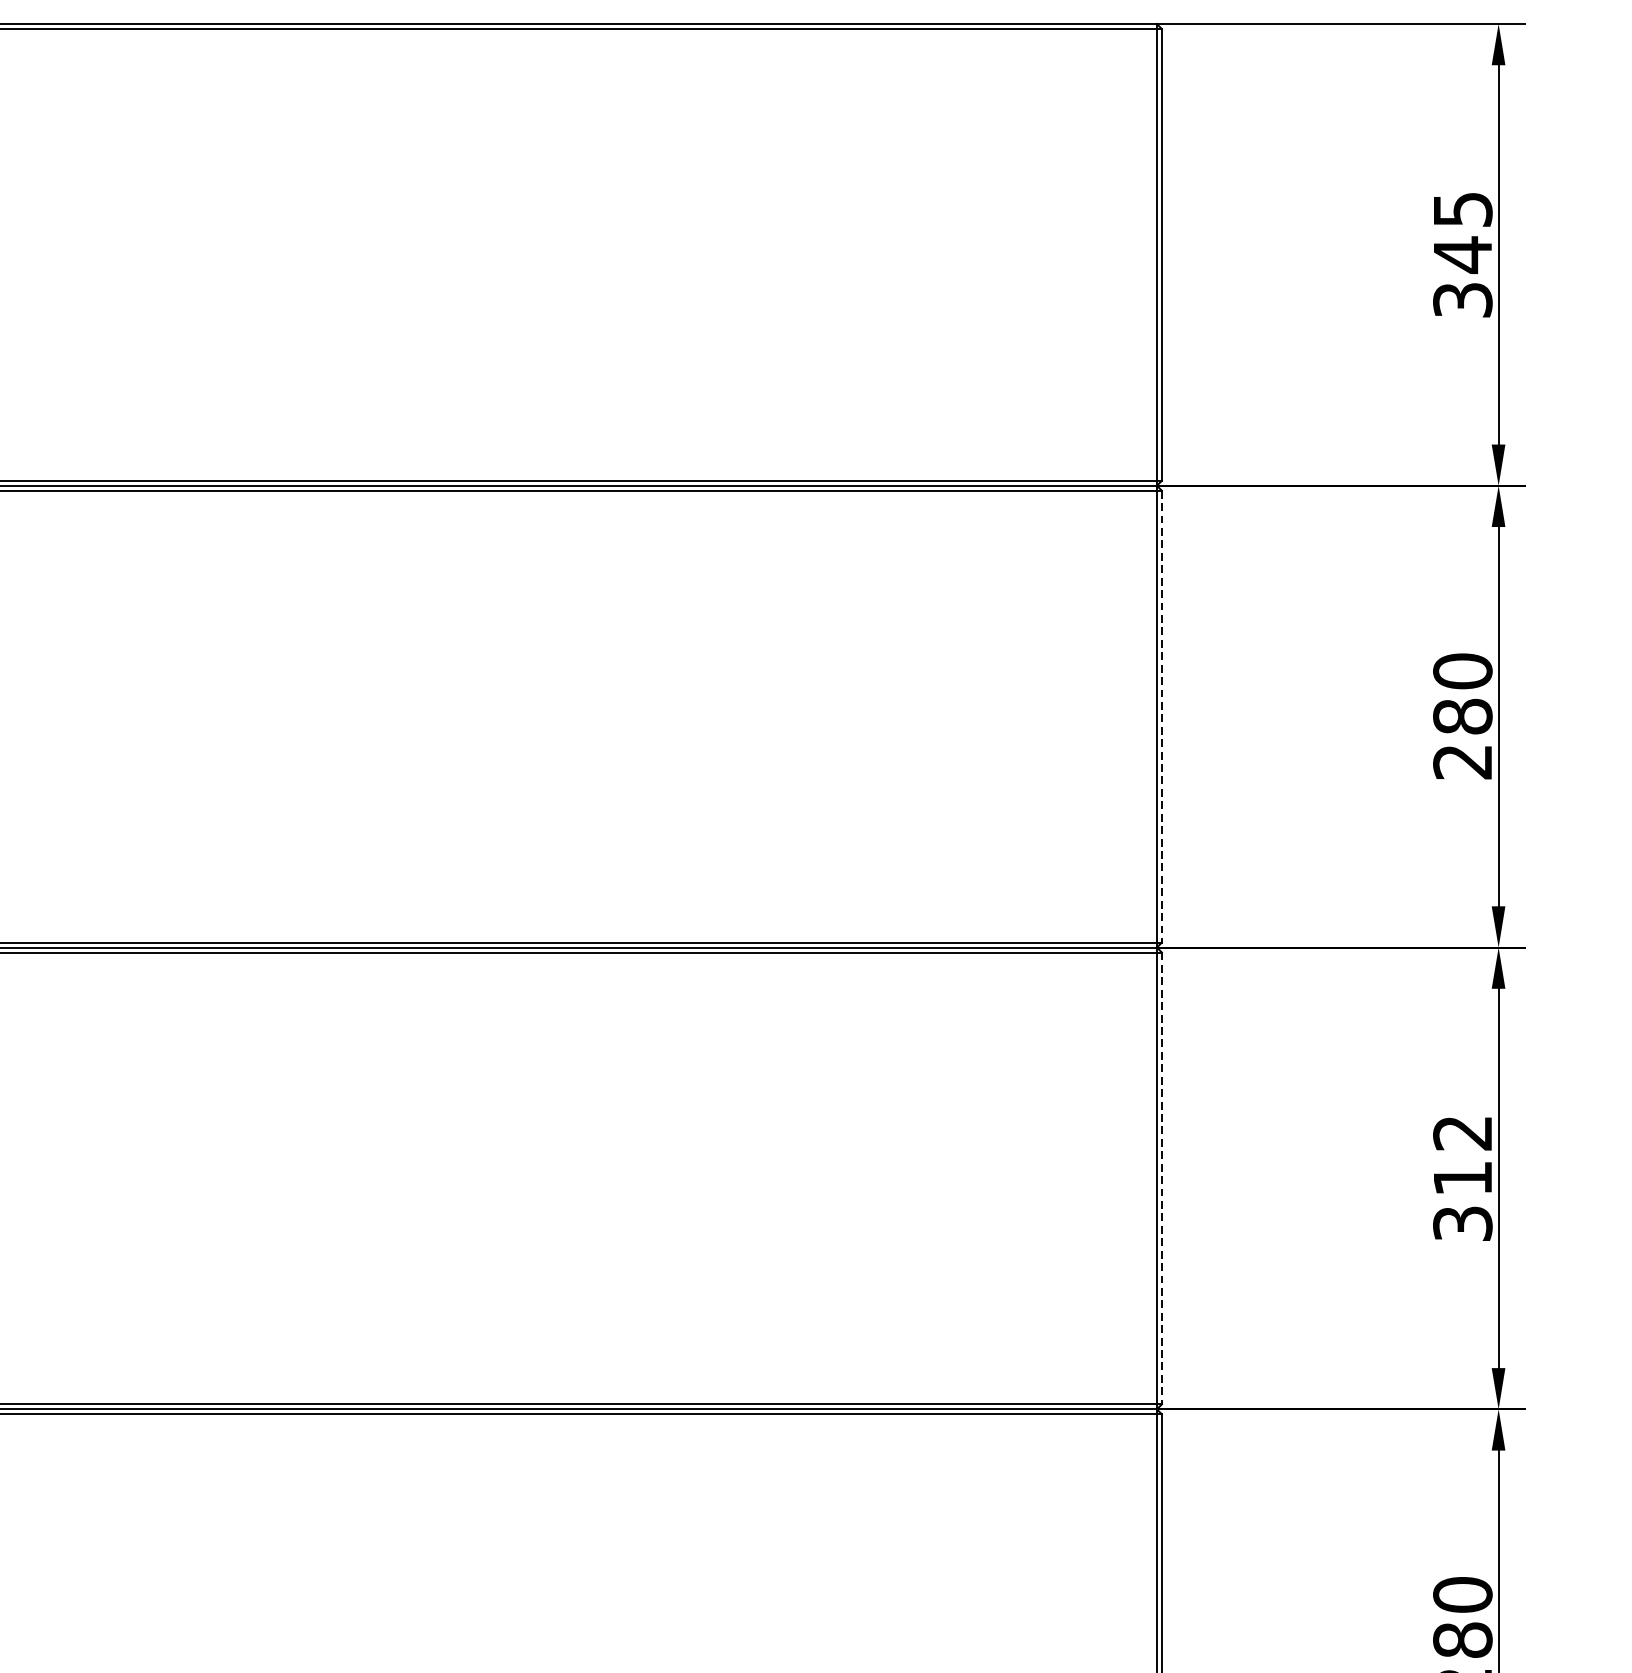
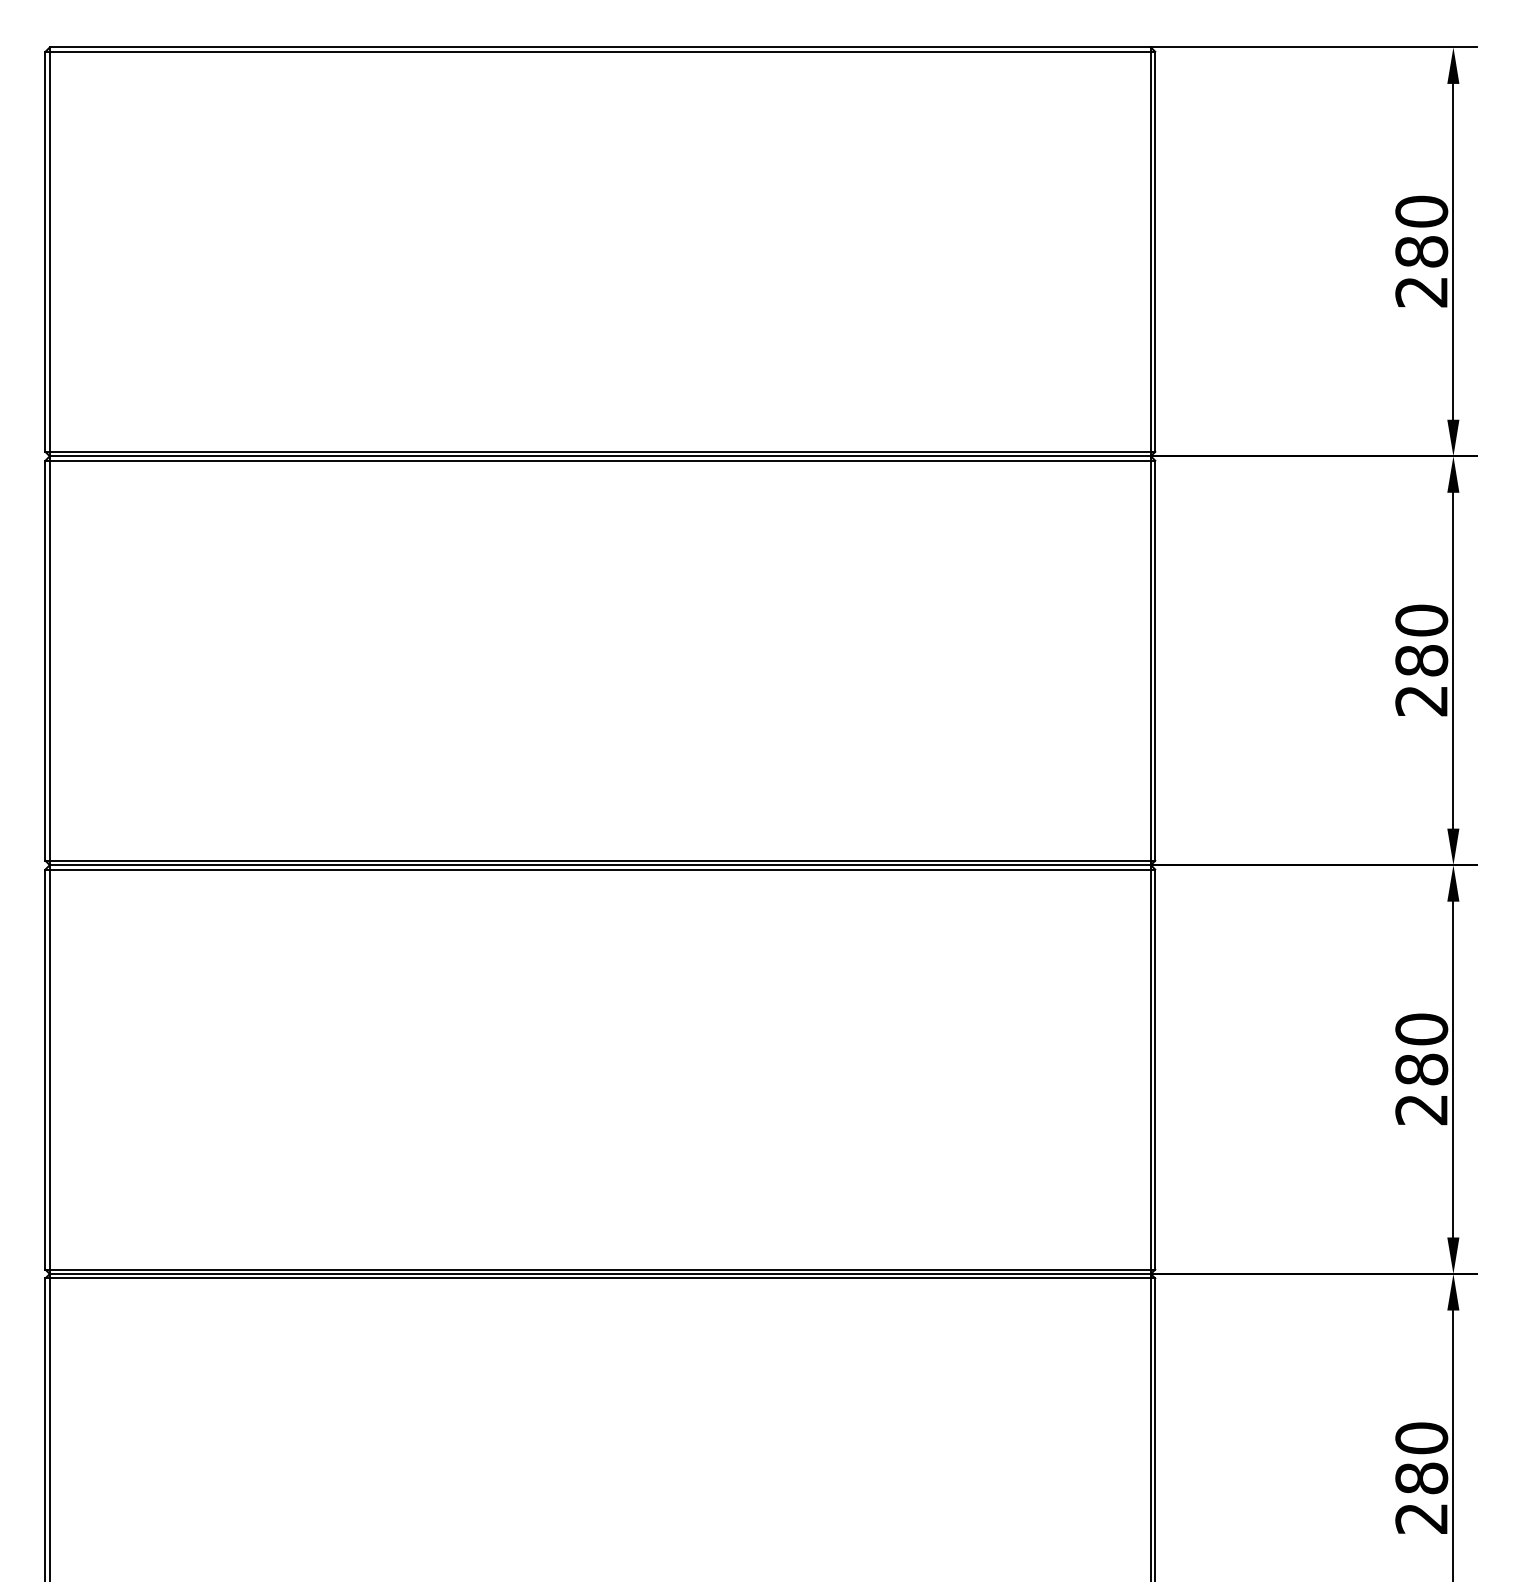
text: (1462, 254) -> (1421, 251), 345 -> 280
line: (1162, 717) -> (1155, 661), dashed -> solid
text: (1462, 1178) -> (1421, 1069), 312 -> 280
line: (1162, 1179) -> (1155, 1070), dashed -> solid

